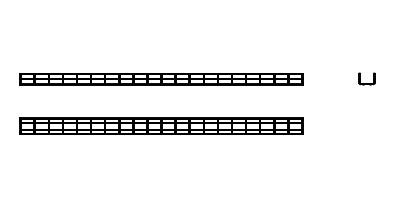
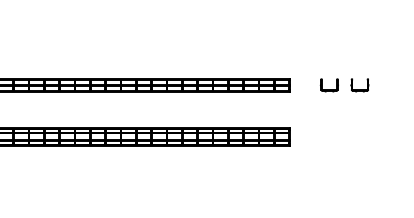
part: (338, 78) -> (328, 84), added

